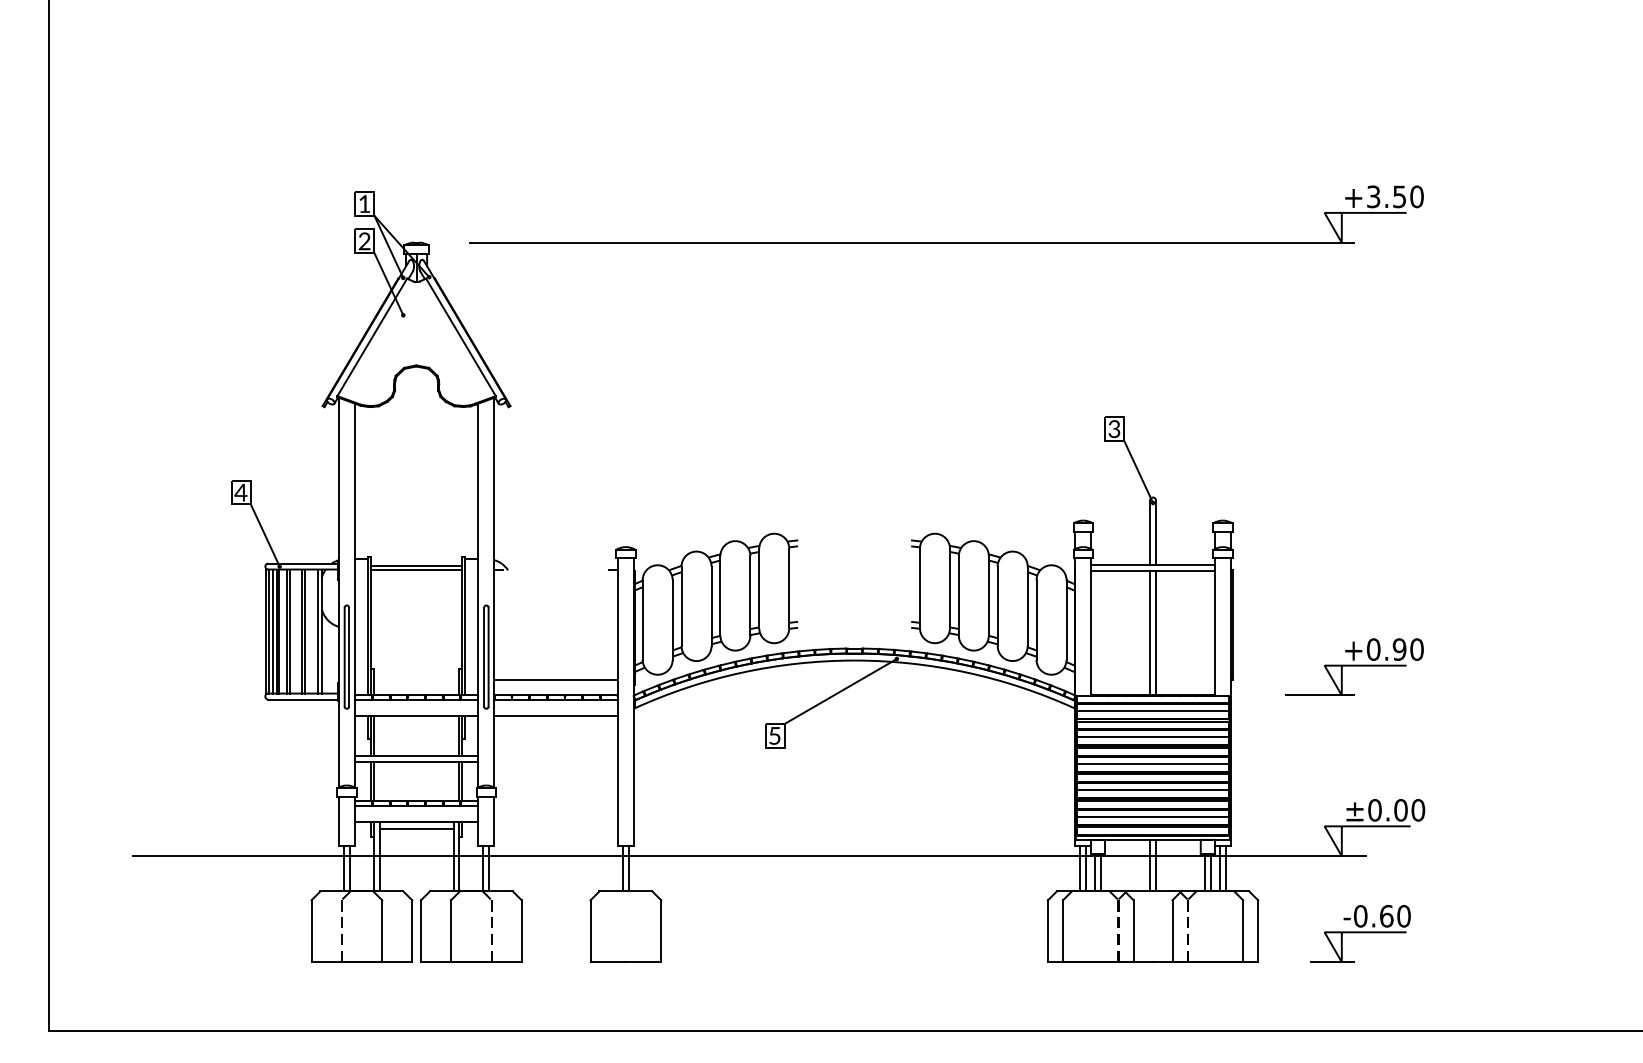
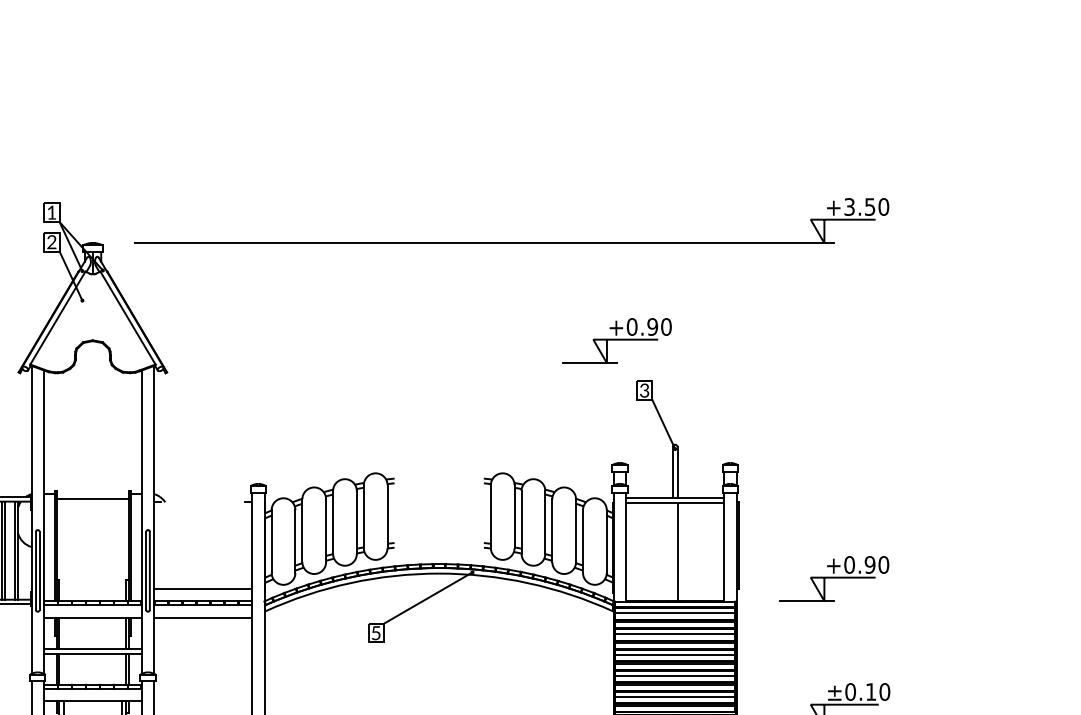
part: (1079, 365) -> (617, 340), added
line: (416, 570) -> (92, 502), removed
line: (1150, 633) -> (673, 552), removed
text: (1400, 810) -> (870, 692), ±0.00 -> ±0.10
line: (416, 828) -> (92, 706), removed

